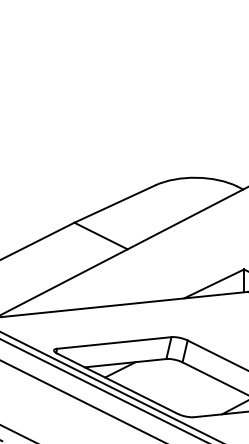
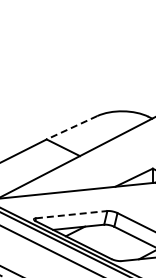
line: (114, 203) -> (71, 127), solid -> dashed
line: (114, 342) -> (71, 214), solid -> dashed

